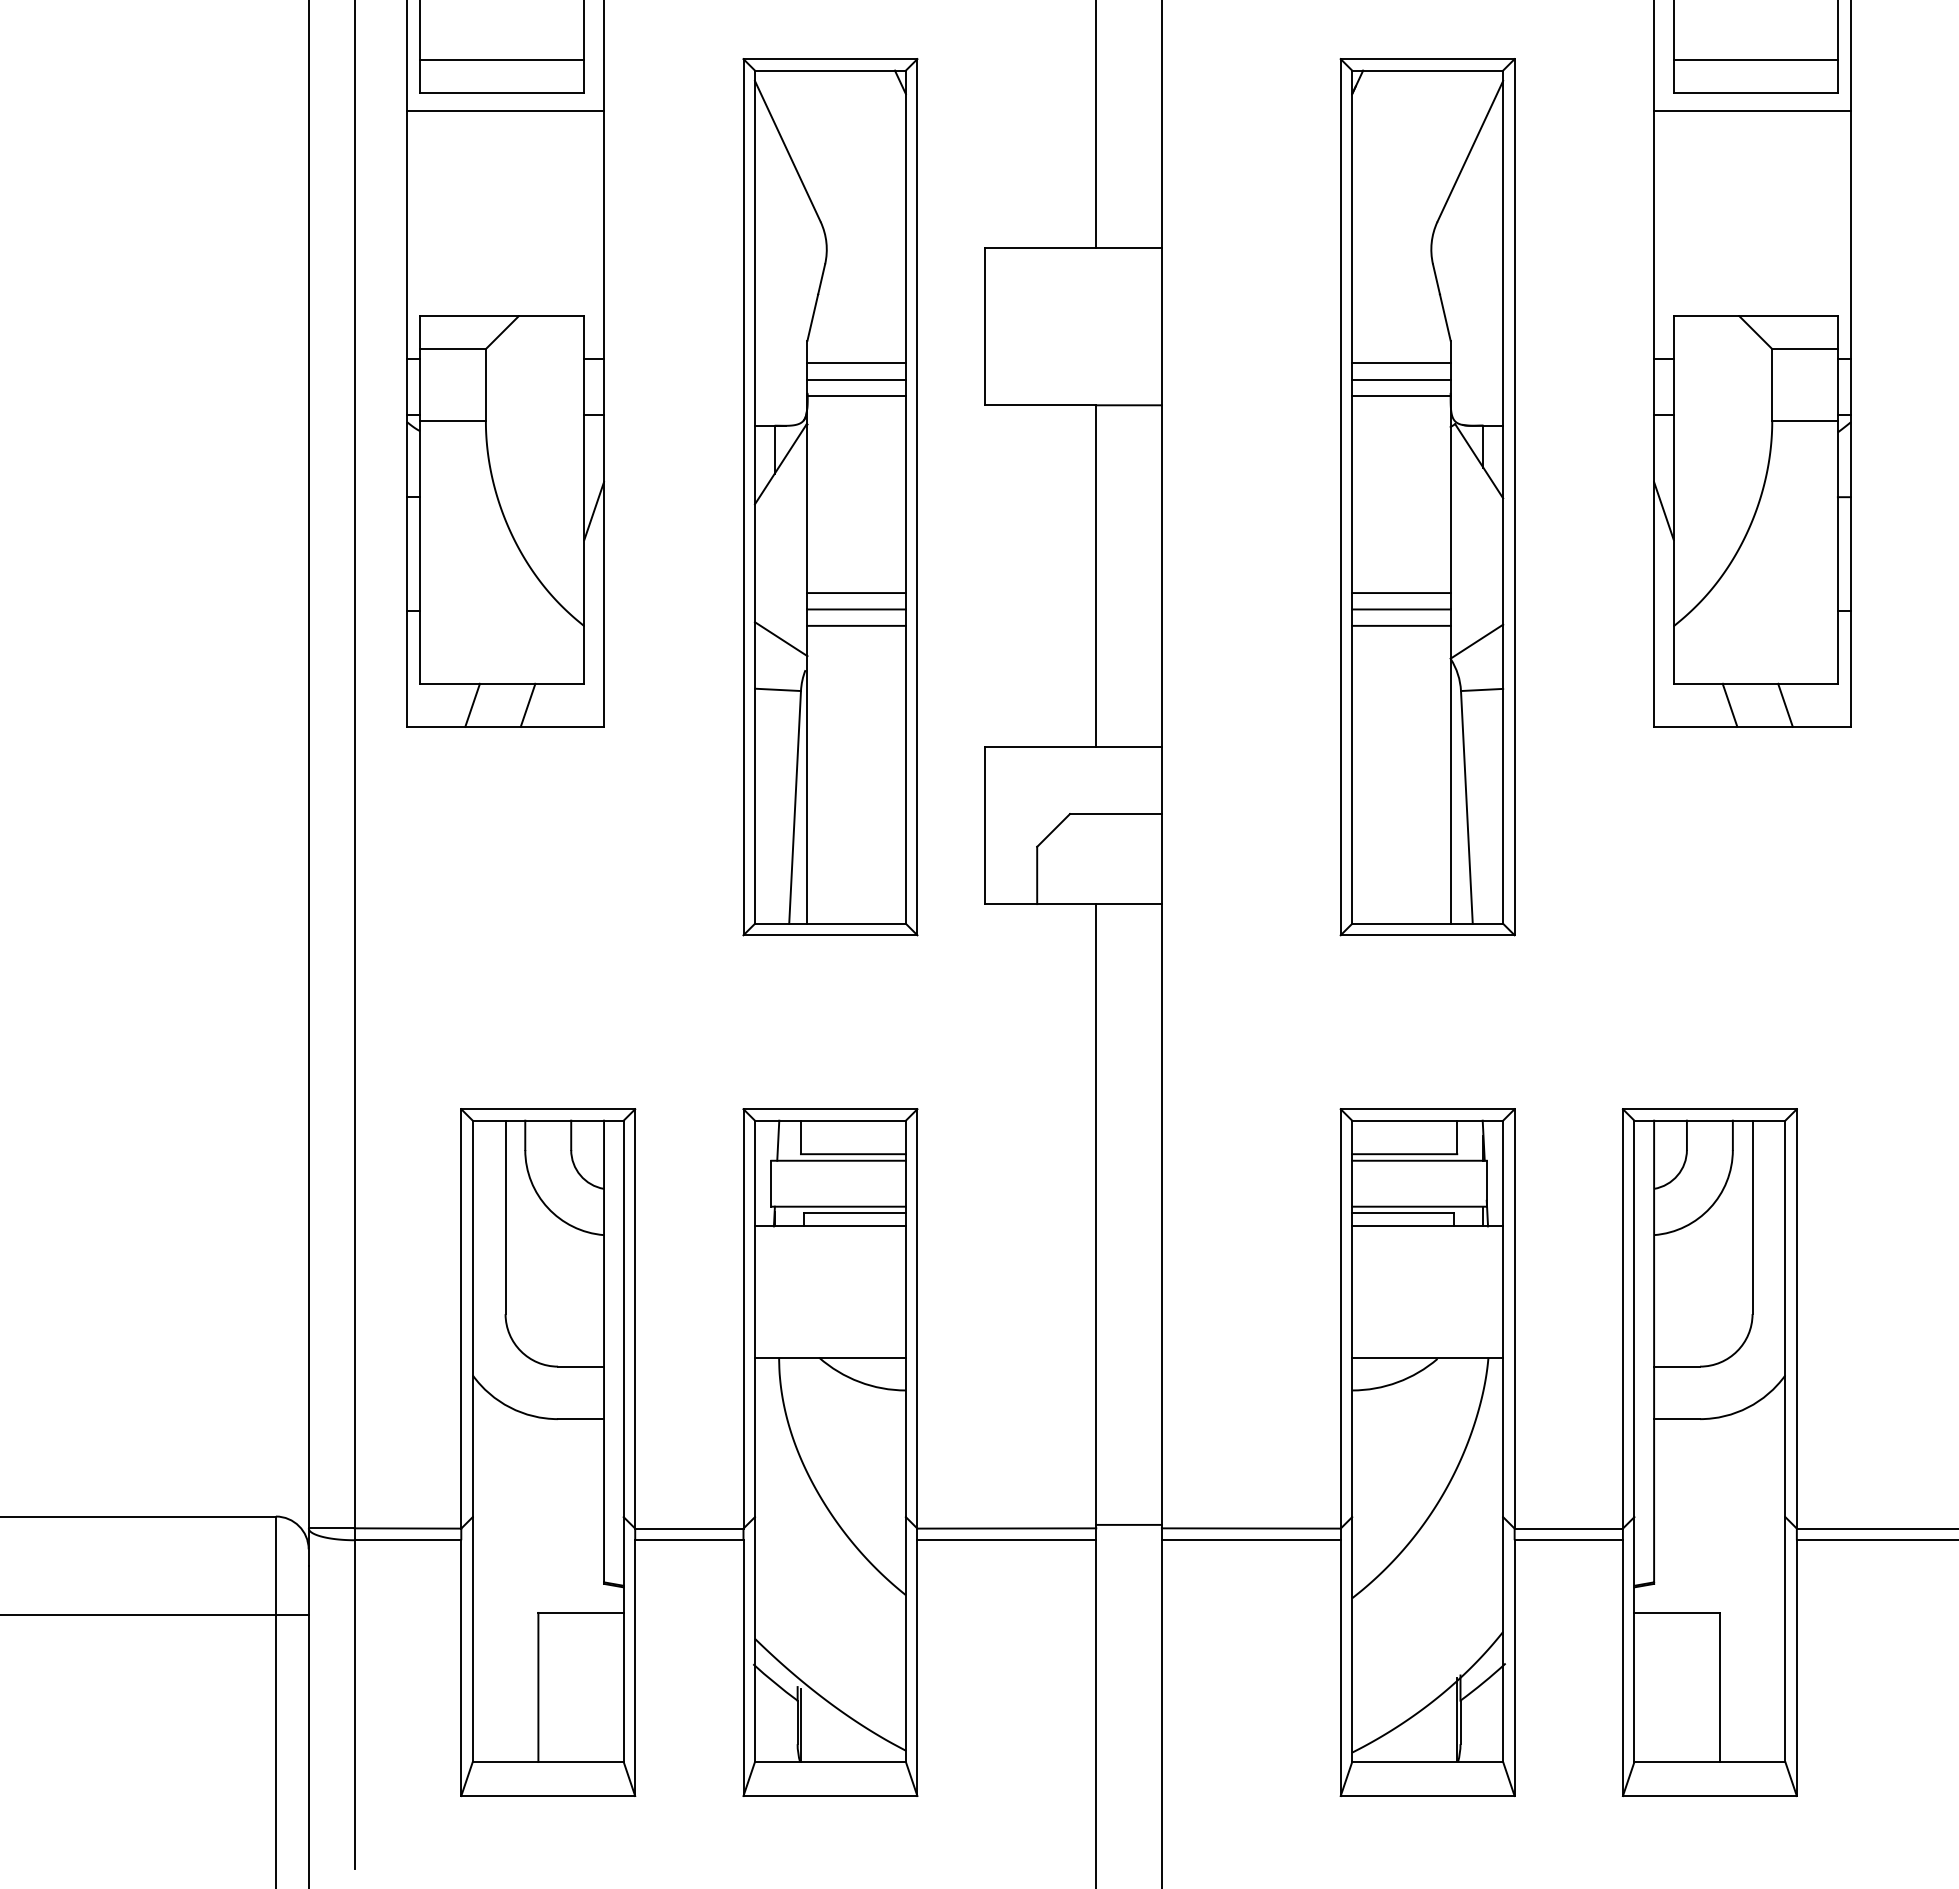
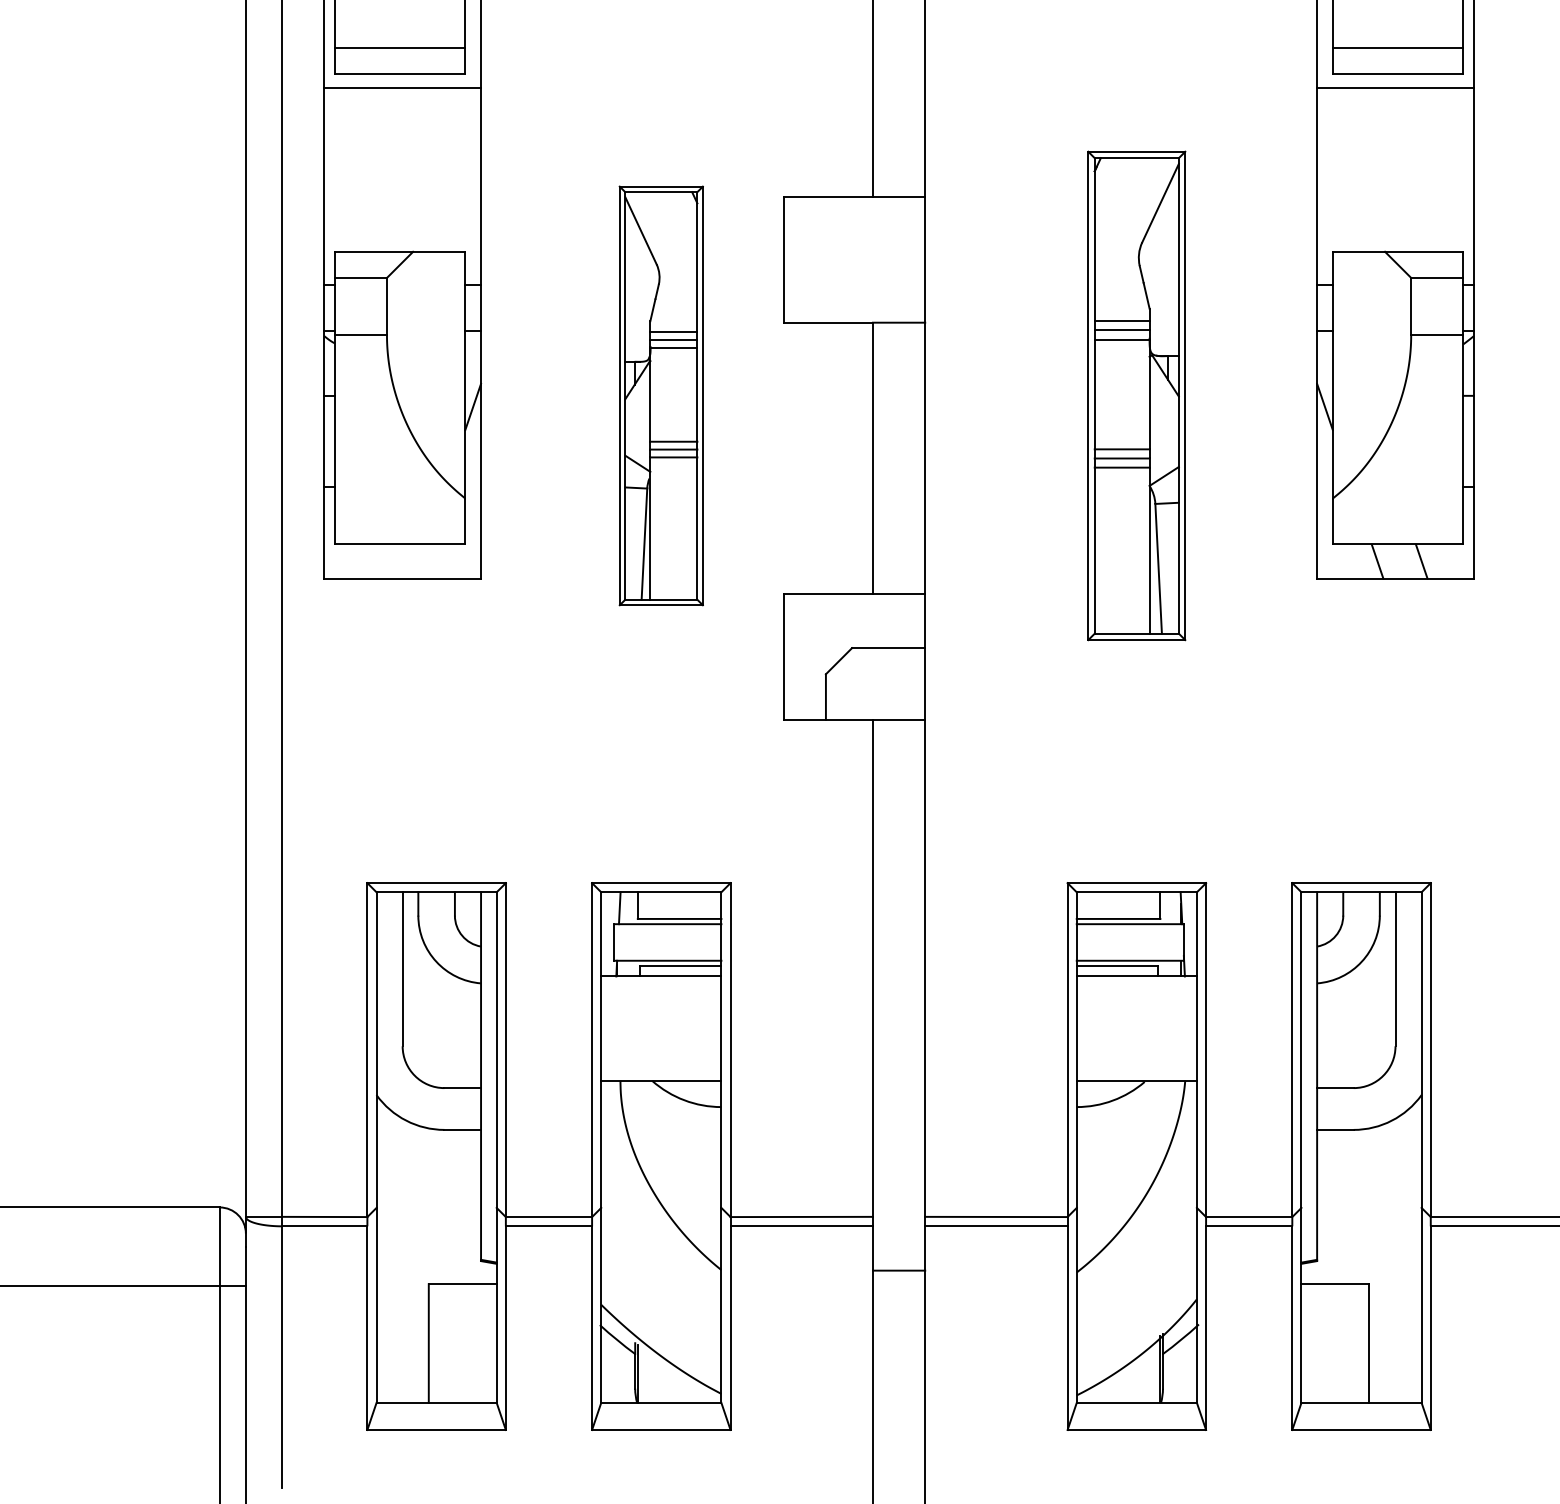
part: (830, 497) -> (661, 396), size x0.6
part: (1427, 497) -> (1136, 396), size x0.7
line: (472, 704) -> (376, 560), removed
line: (527, 704) -> (420, 560), removed
line: (1128, 1524) -> (898, 1270), moved

